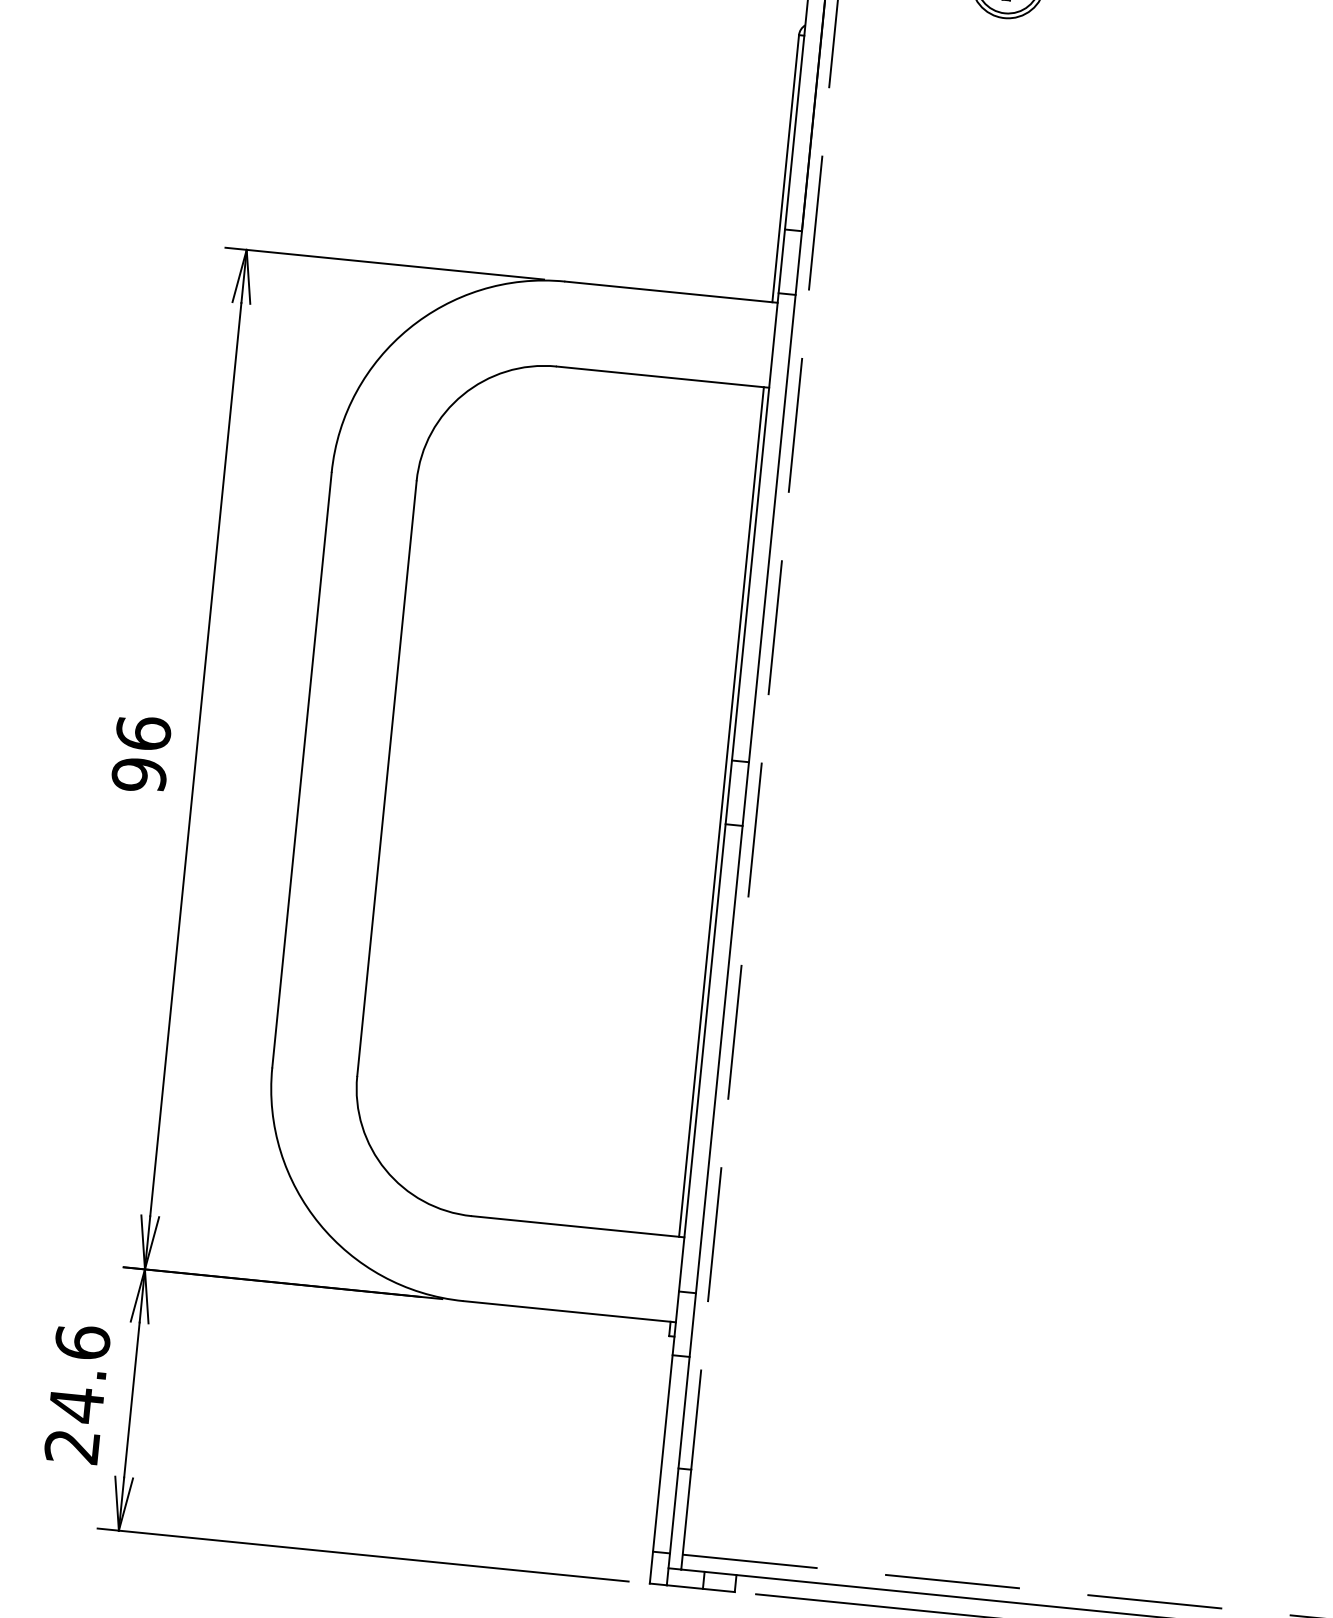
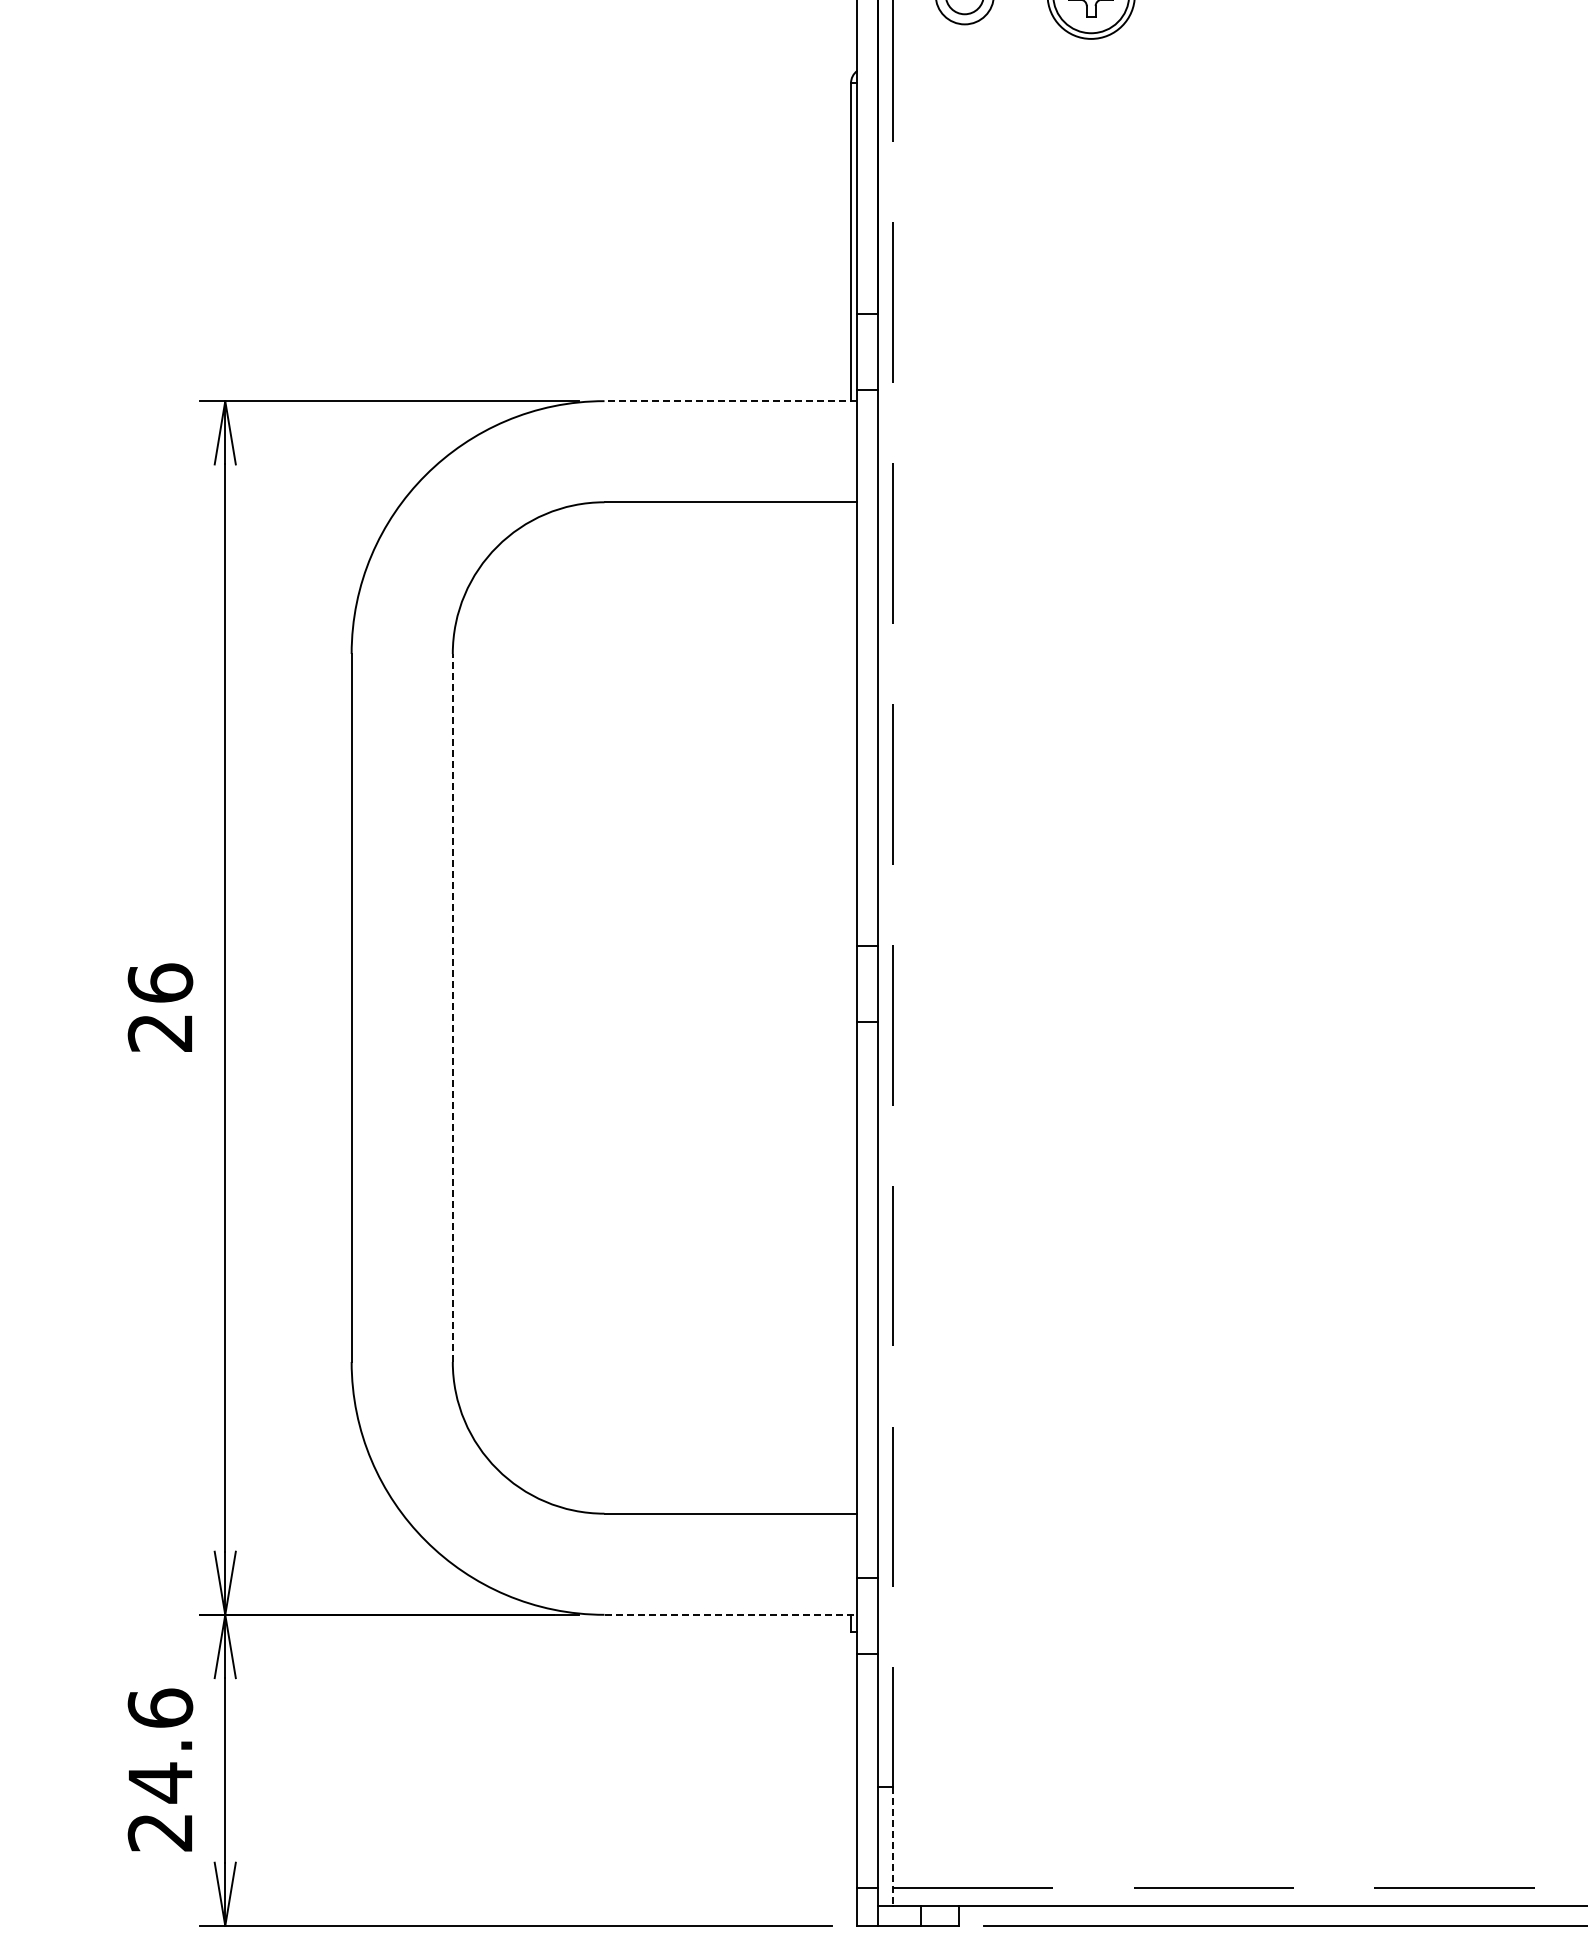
line: (671, 292) -> (730, 401), solid -> dashed
text: (139, 774) -> (160, 1032), 96 -> 26
line: (386, 778) -> (452, 1007), solid -> dashed
line: (721, 811) -> (851, 1007), removed
line: (570, 1311) -> (731, 1614), solid -> dashed
line: (686, 1519) -> (892, 1846), solid -> dashed

